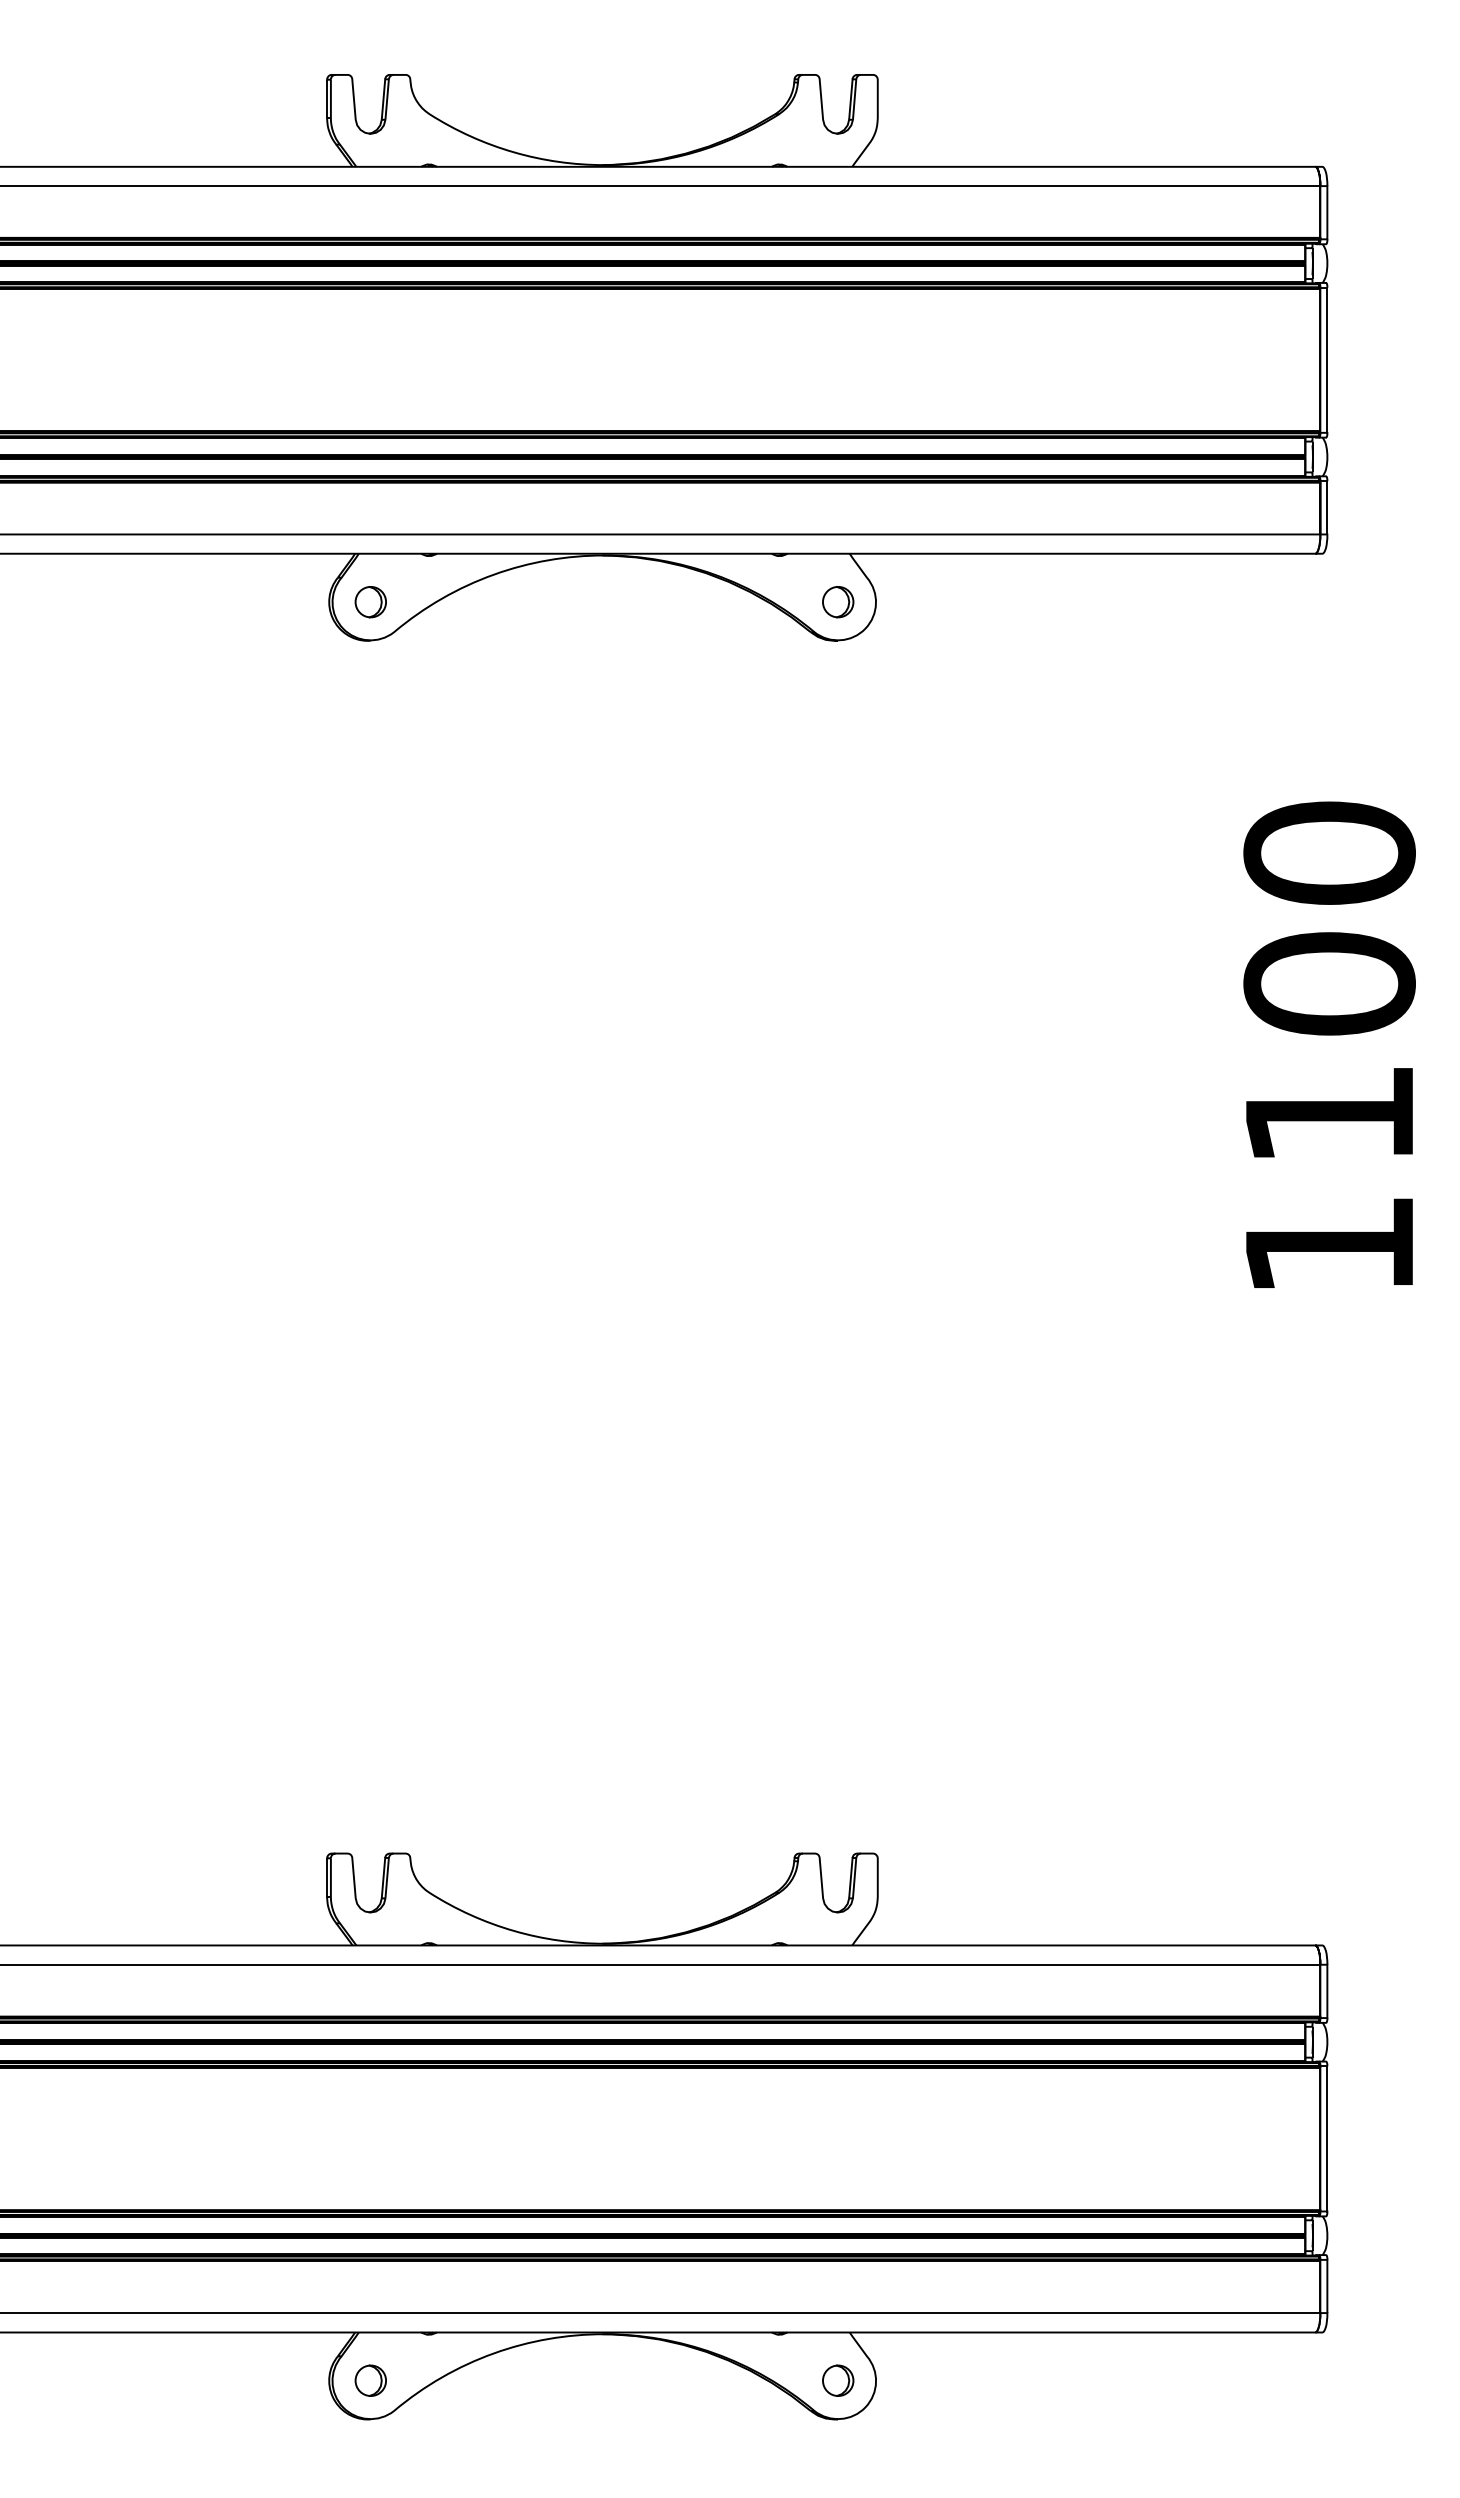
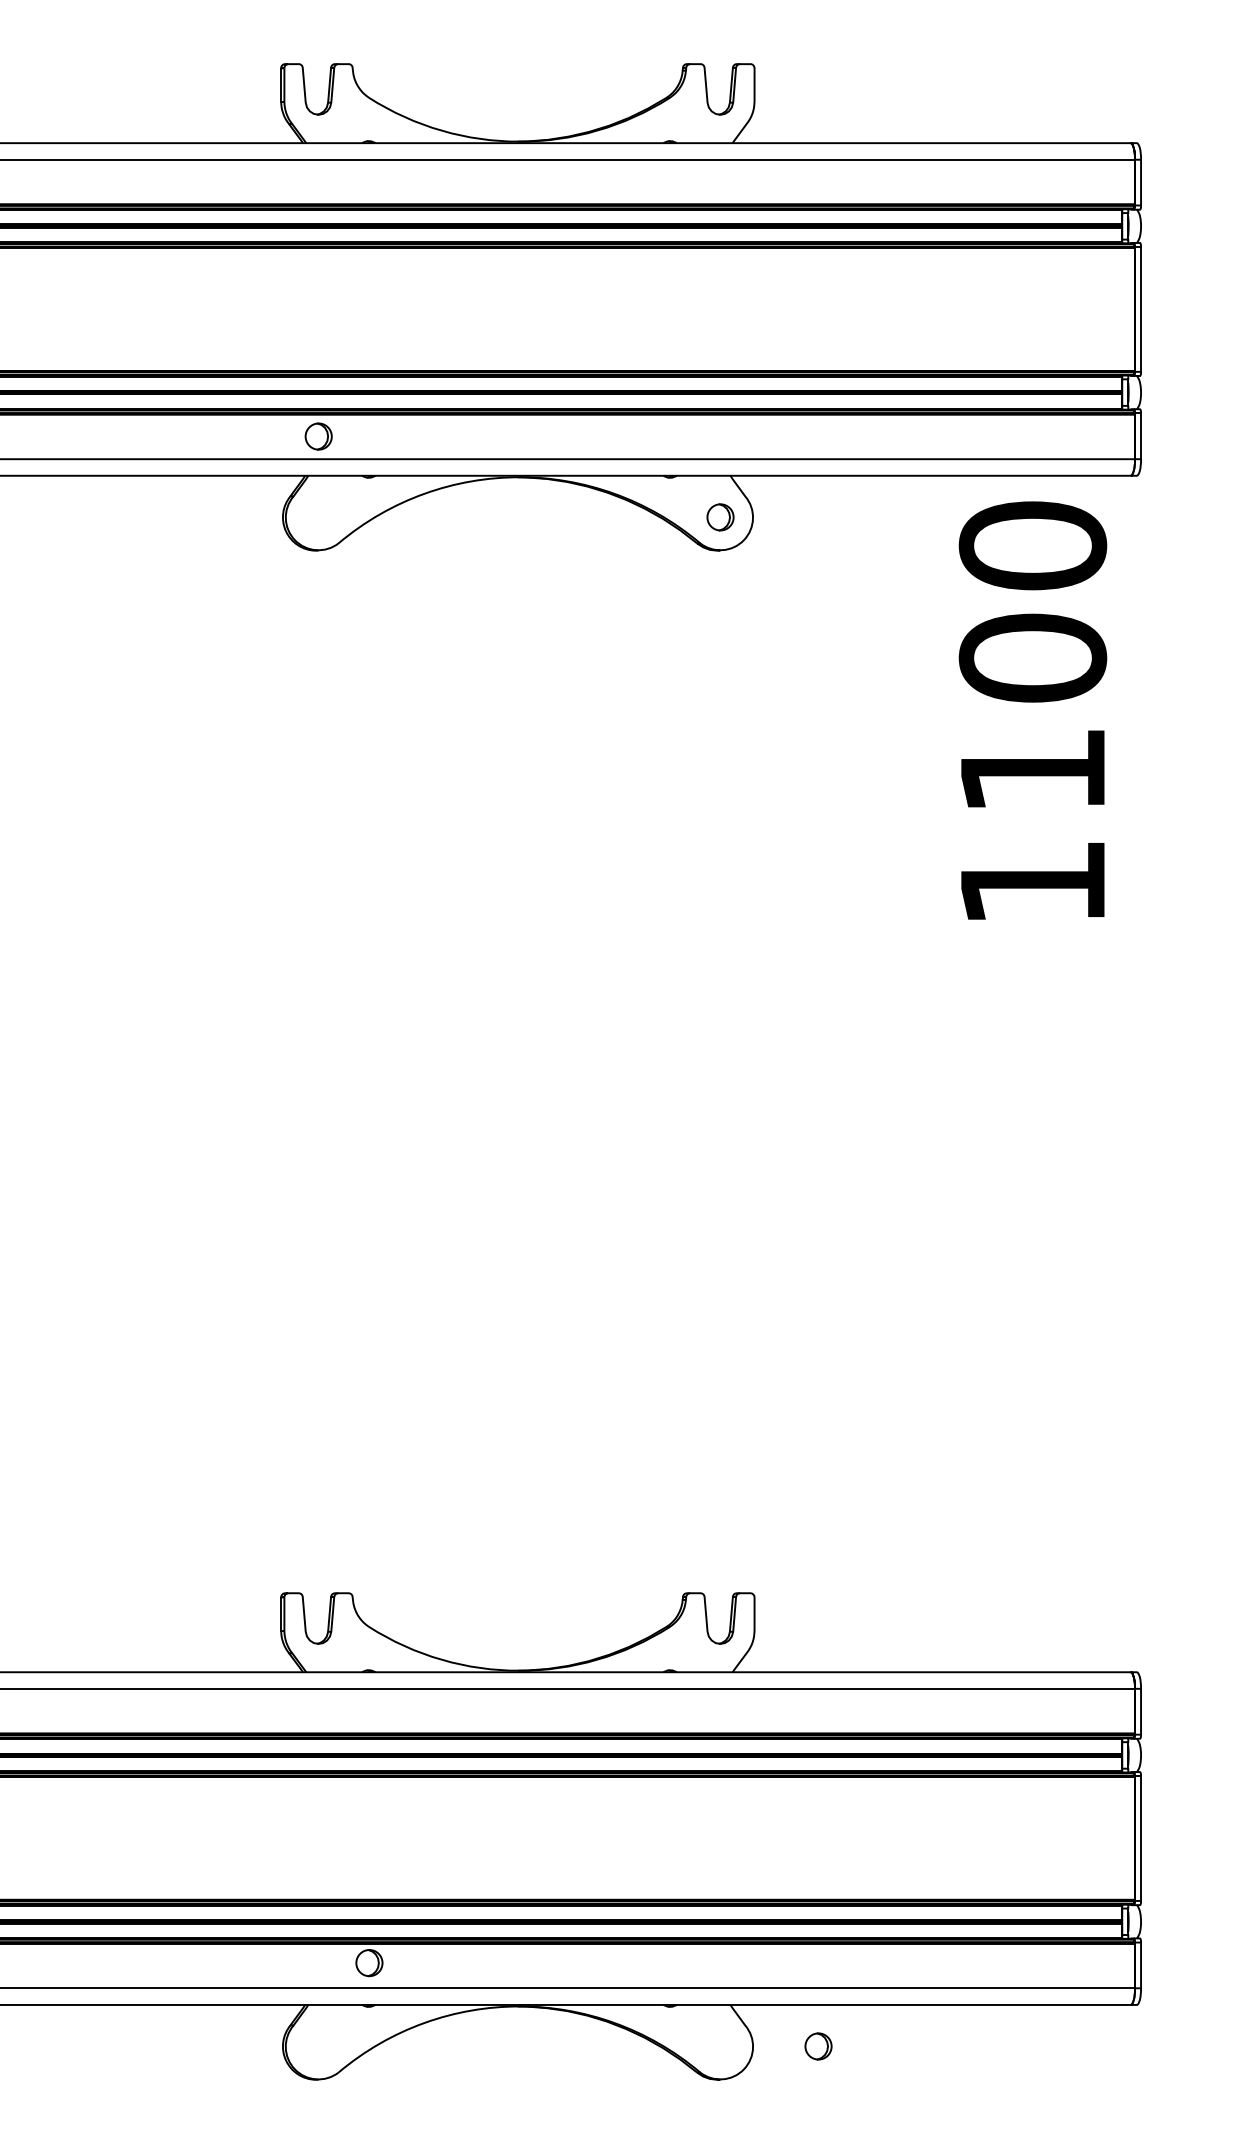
part: (370, 602) -> (318, 436), moved
text: (1329, 1044) -> (1032, 710), moved
part: (370, 2380) -> (369, 1962), moved
part: (838, 2380) -> (818, 2046), moved

